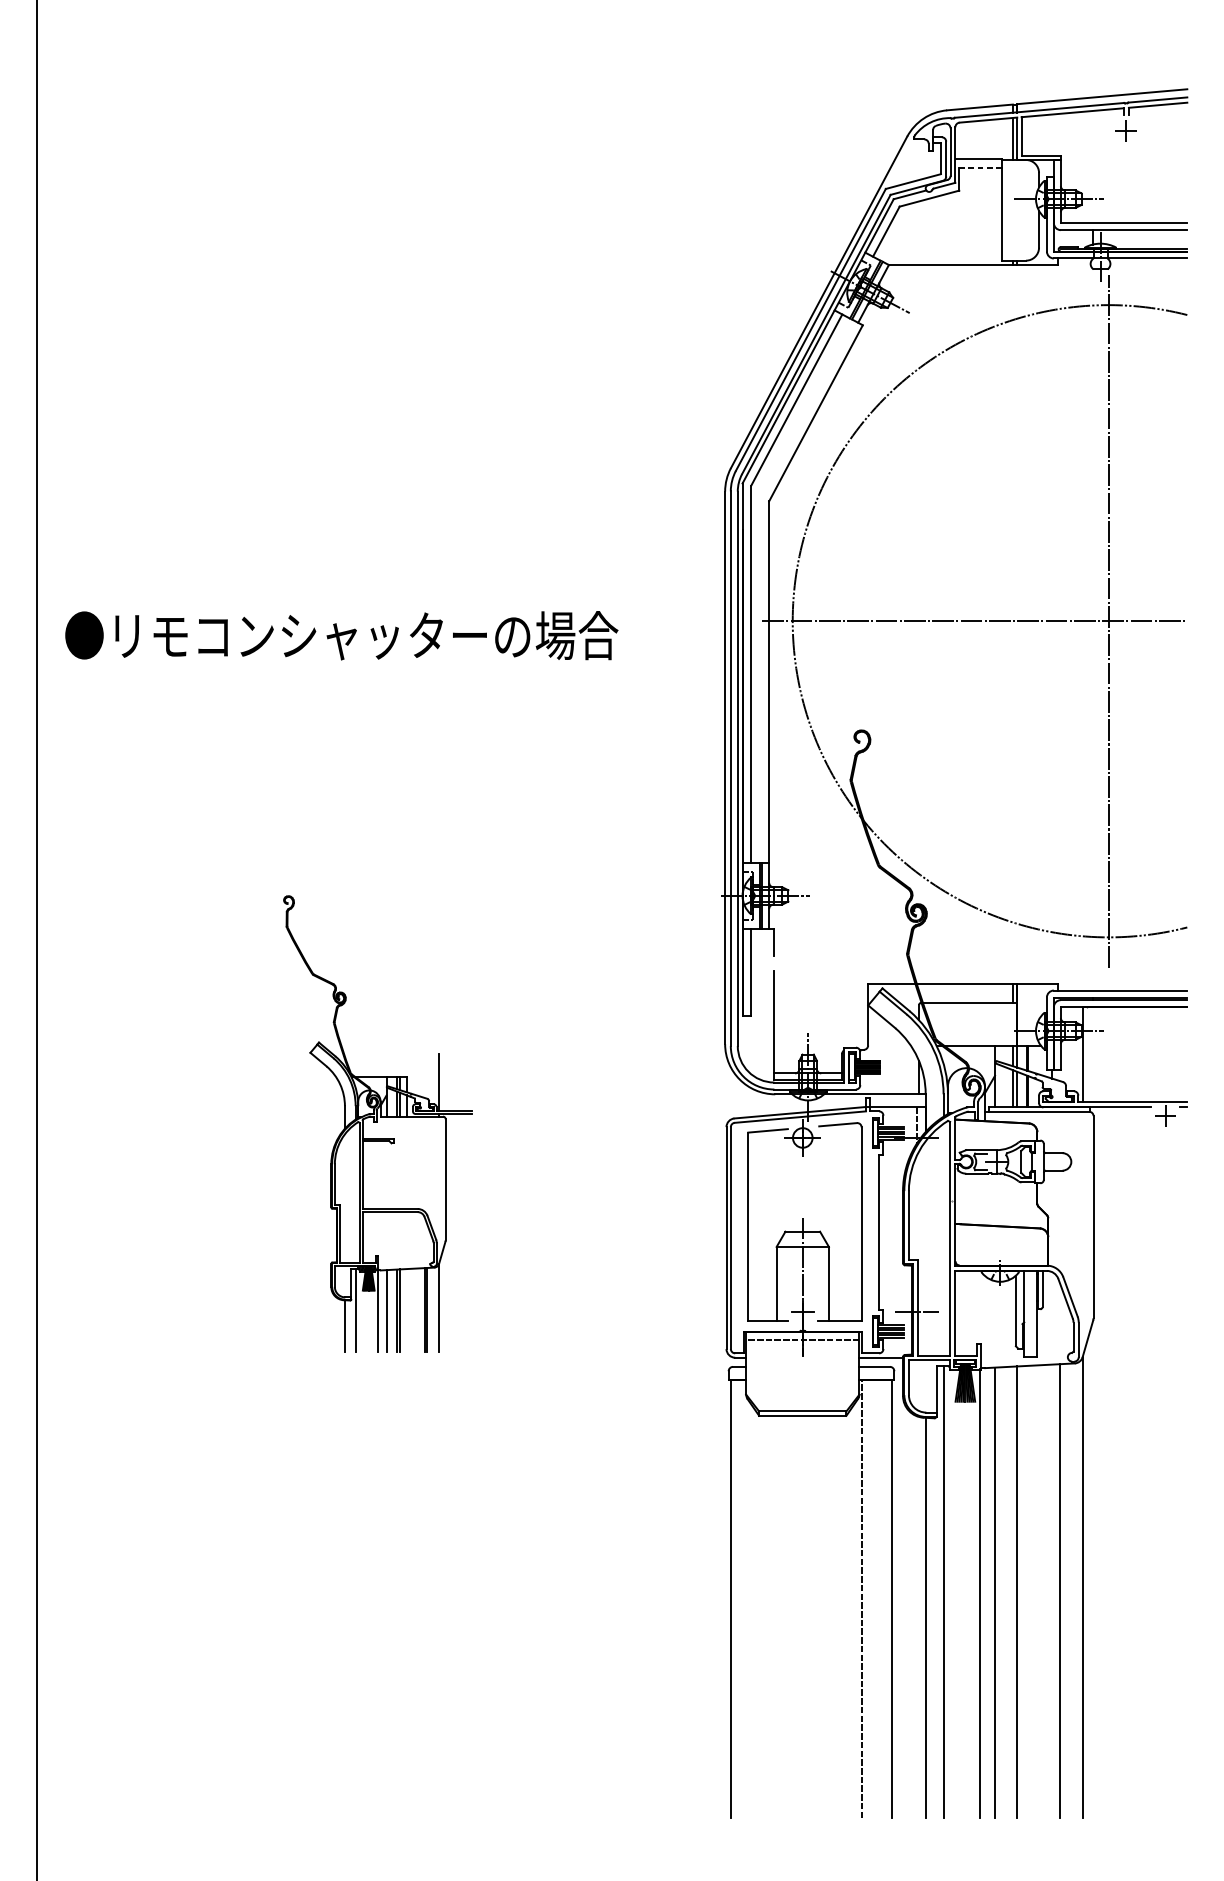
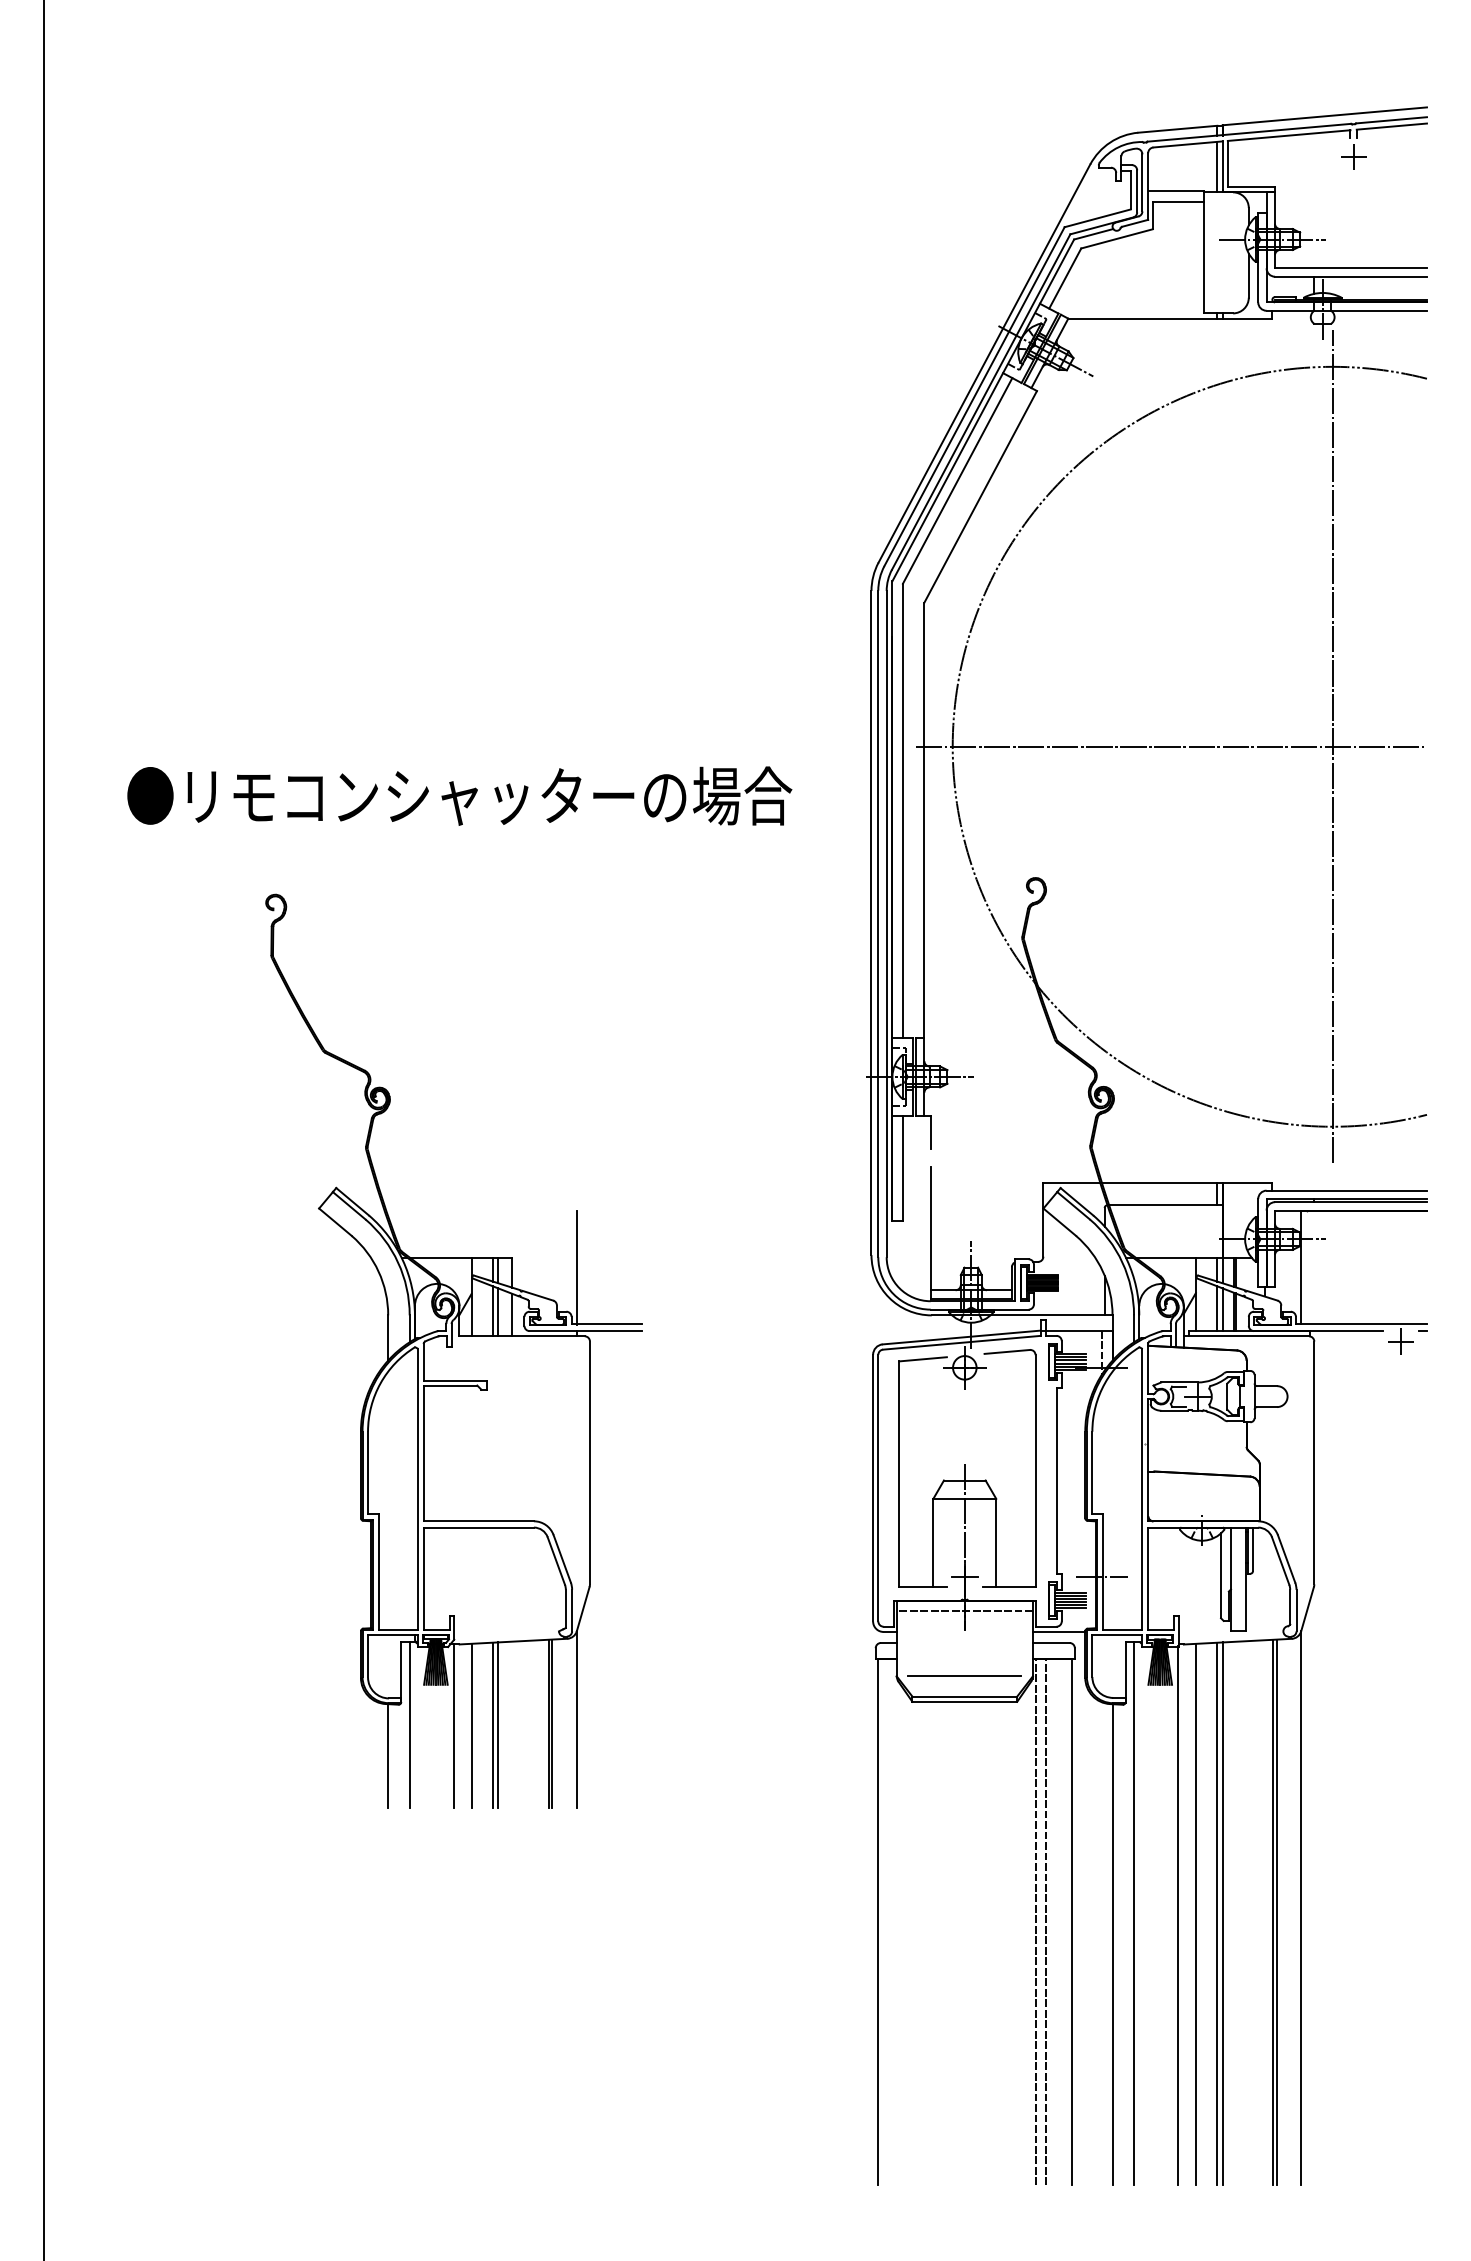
line: (980, 167) -> (1178, 201), dashed -> solid
text: (341, 635) -> (459, 795), moved
part: (377, 1123) -> (453, 1350), size x1.67
line: (802, 1394) -> (964, 1676), added
line: (1013, 1591) -> (1217, 1913), added
line: (1062, 1591) -> (1276, 1912), added
line: (870, 1598) -> (1046, 1921), added

